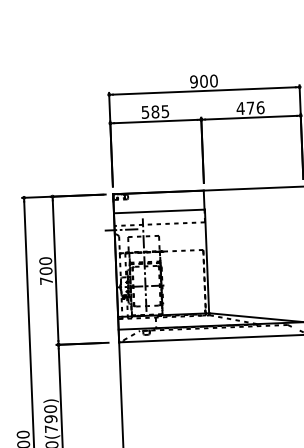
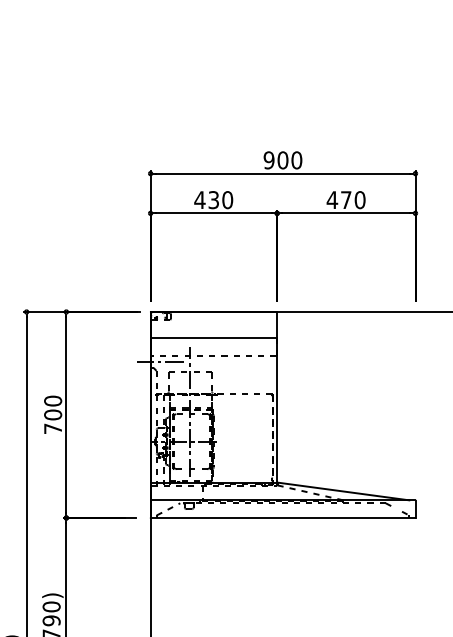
text: (260, 107) -> (359, 199), 476 -> 470
text: (155, 112) -> (213, 200), 585 -> 430

